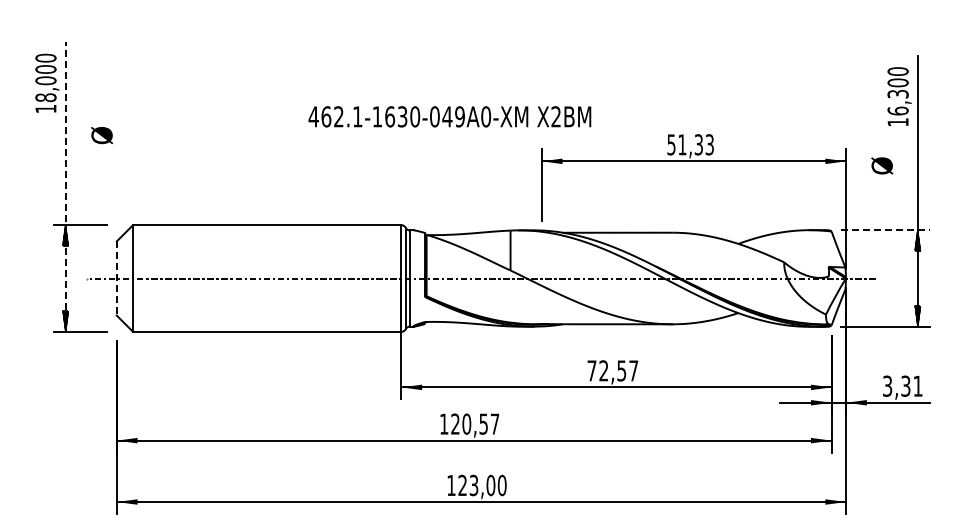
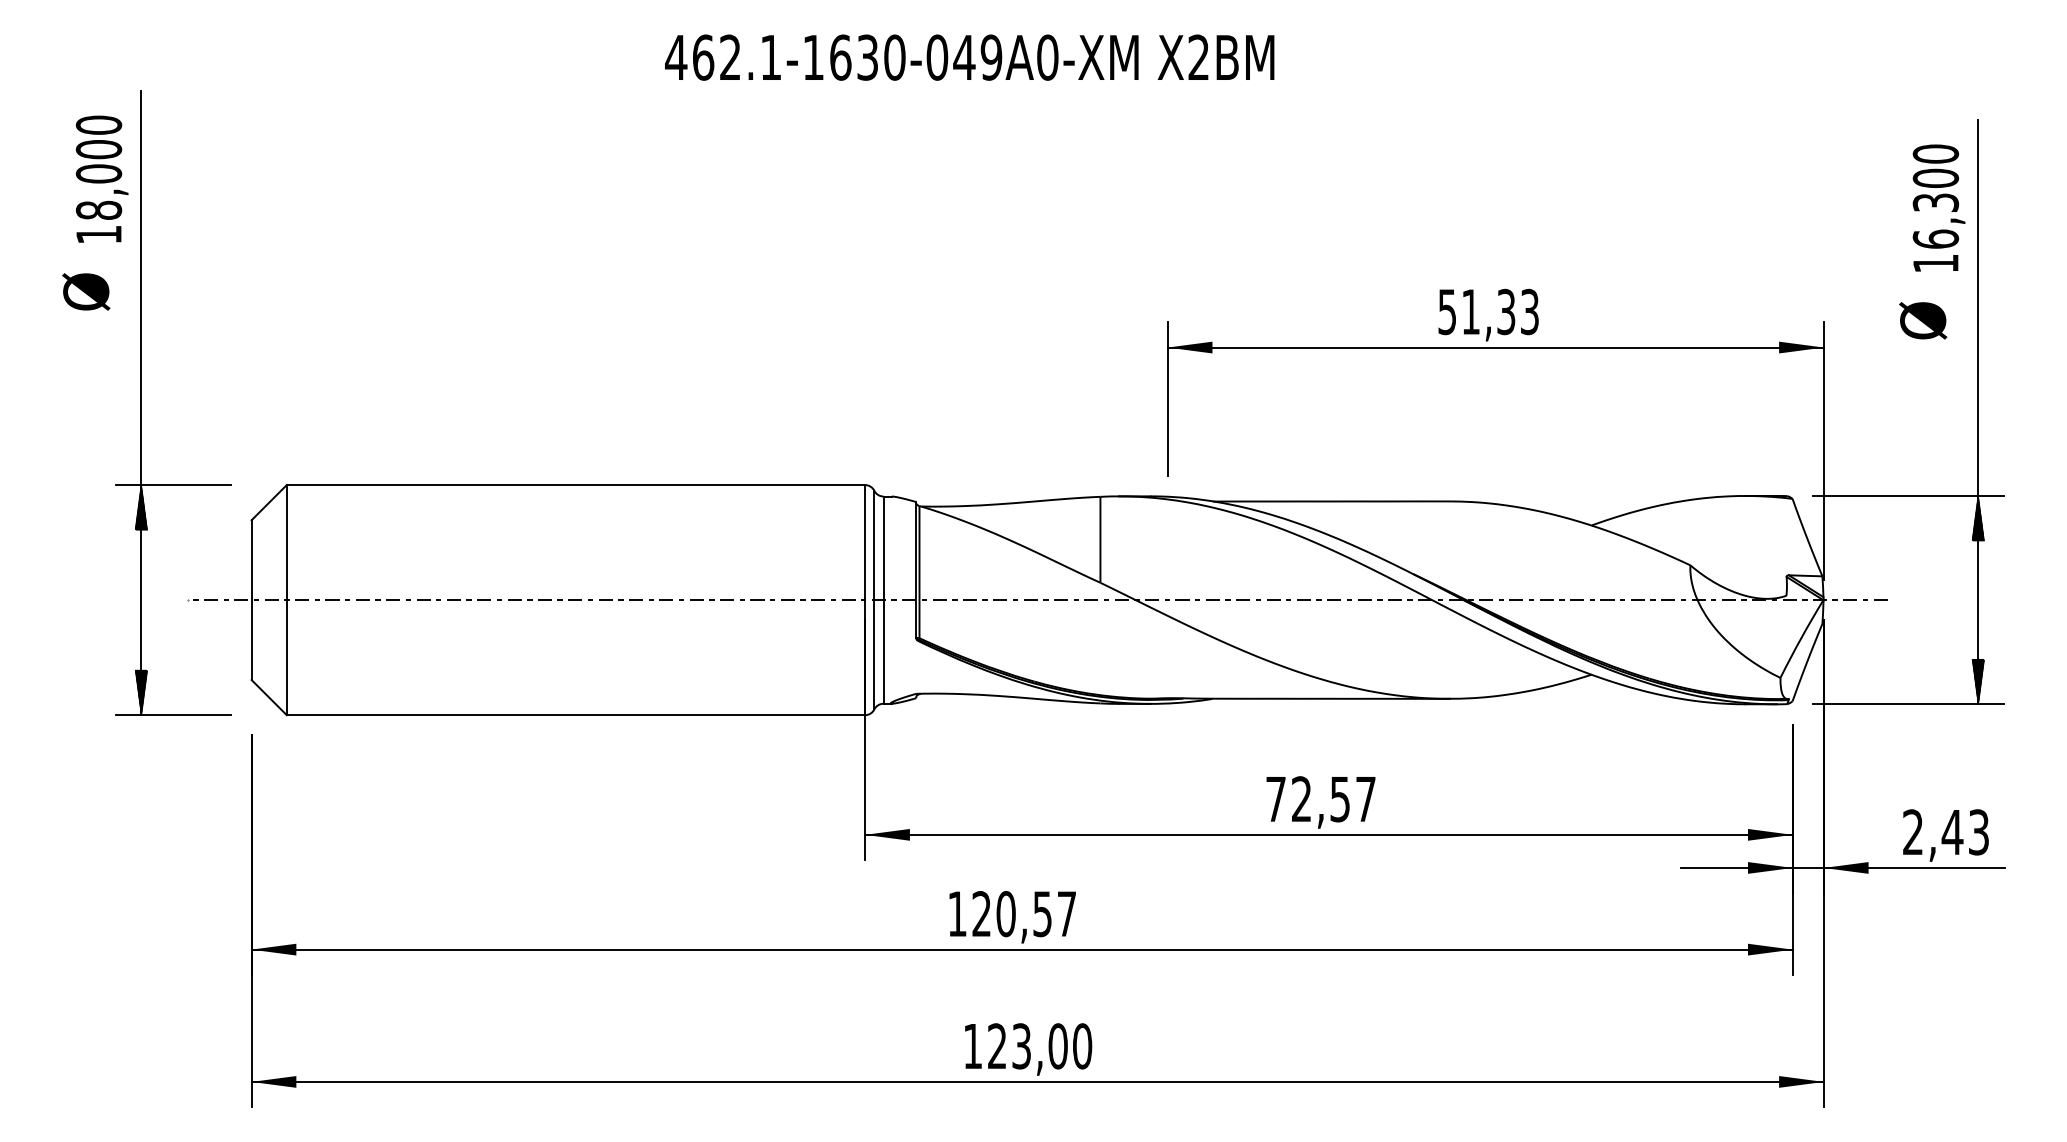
text: (449, 116) -> (968, 56), moved
text: (101, 135) -> (85, 291), moved
text: (882, 165) -> (1923, 319), moved
line: (65, 187) -> (141, 403), dashed -> solid
line: (885, 230) -> (1908, 496), dashed -> solid
line: (116, 279) -> (251, 602), dashed -> solid
text: (902, 385) -> (1945, 830), 3,31 -> 2,43

